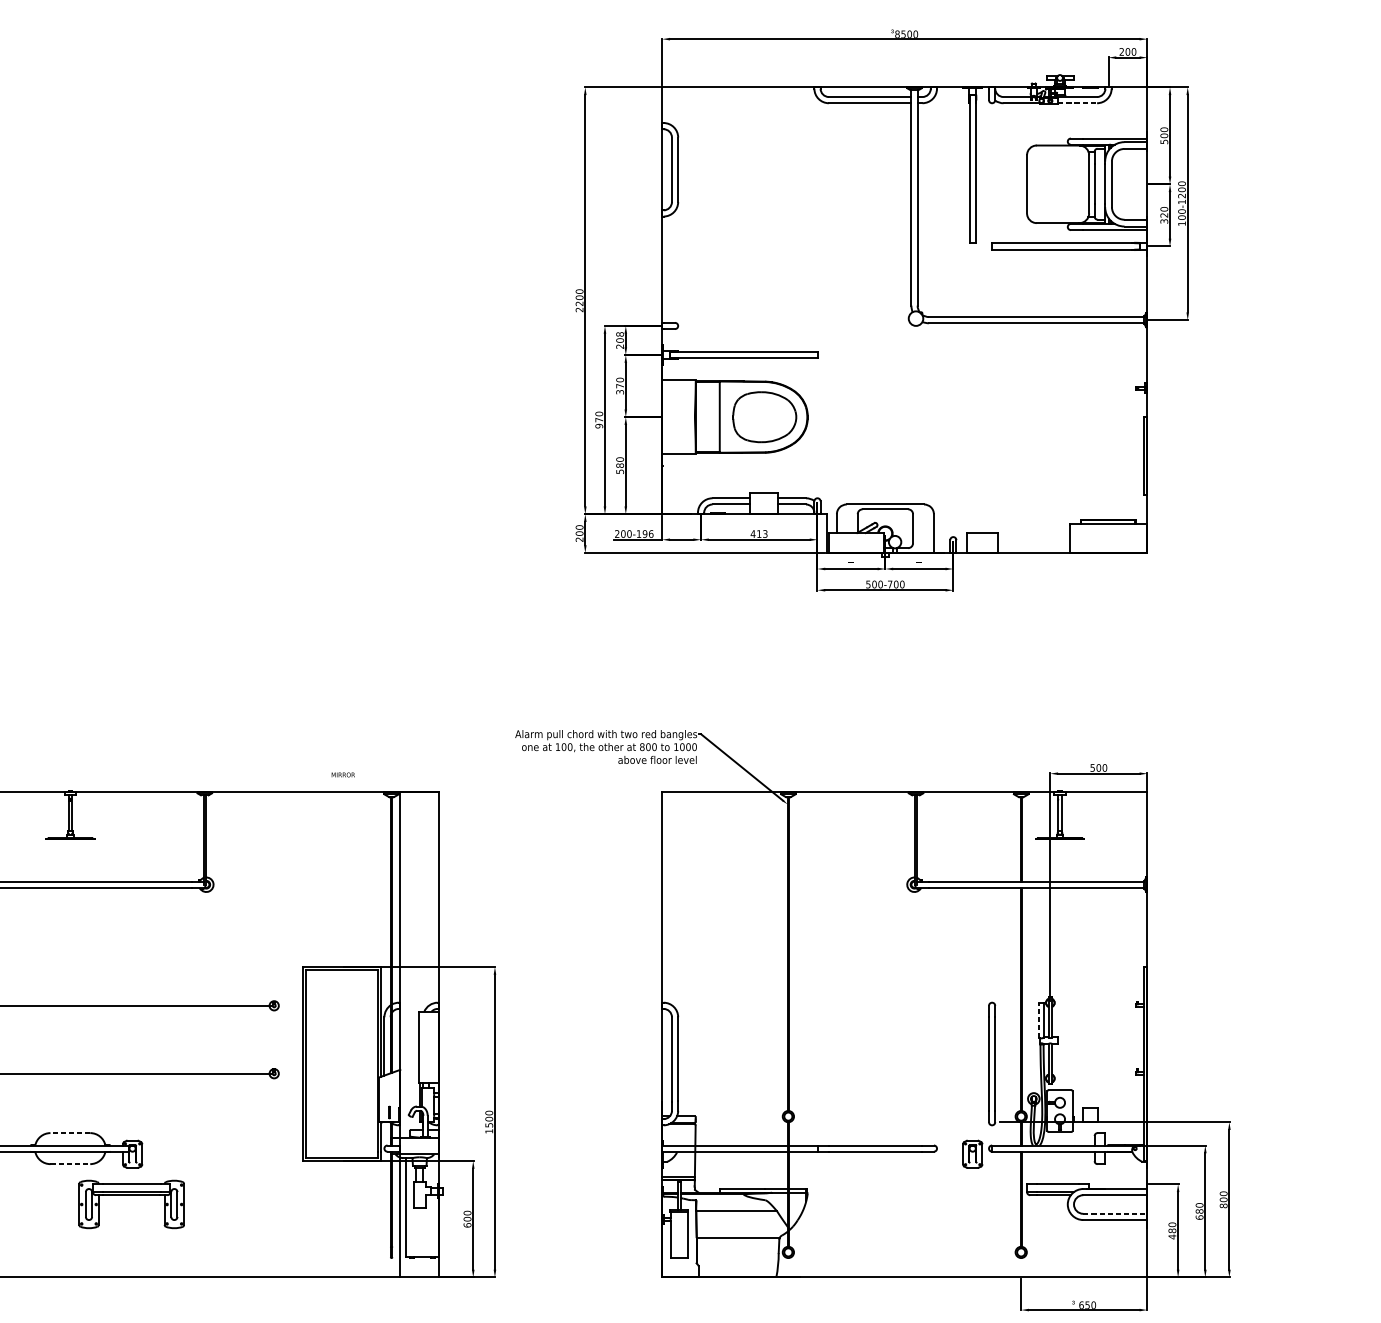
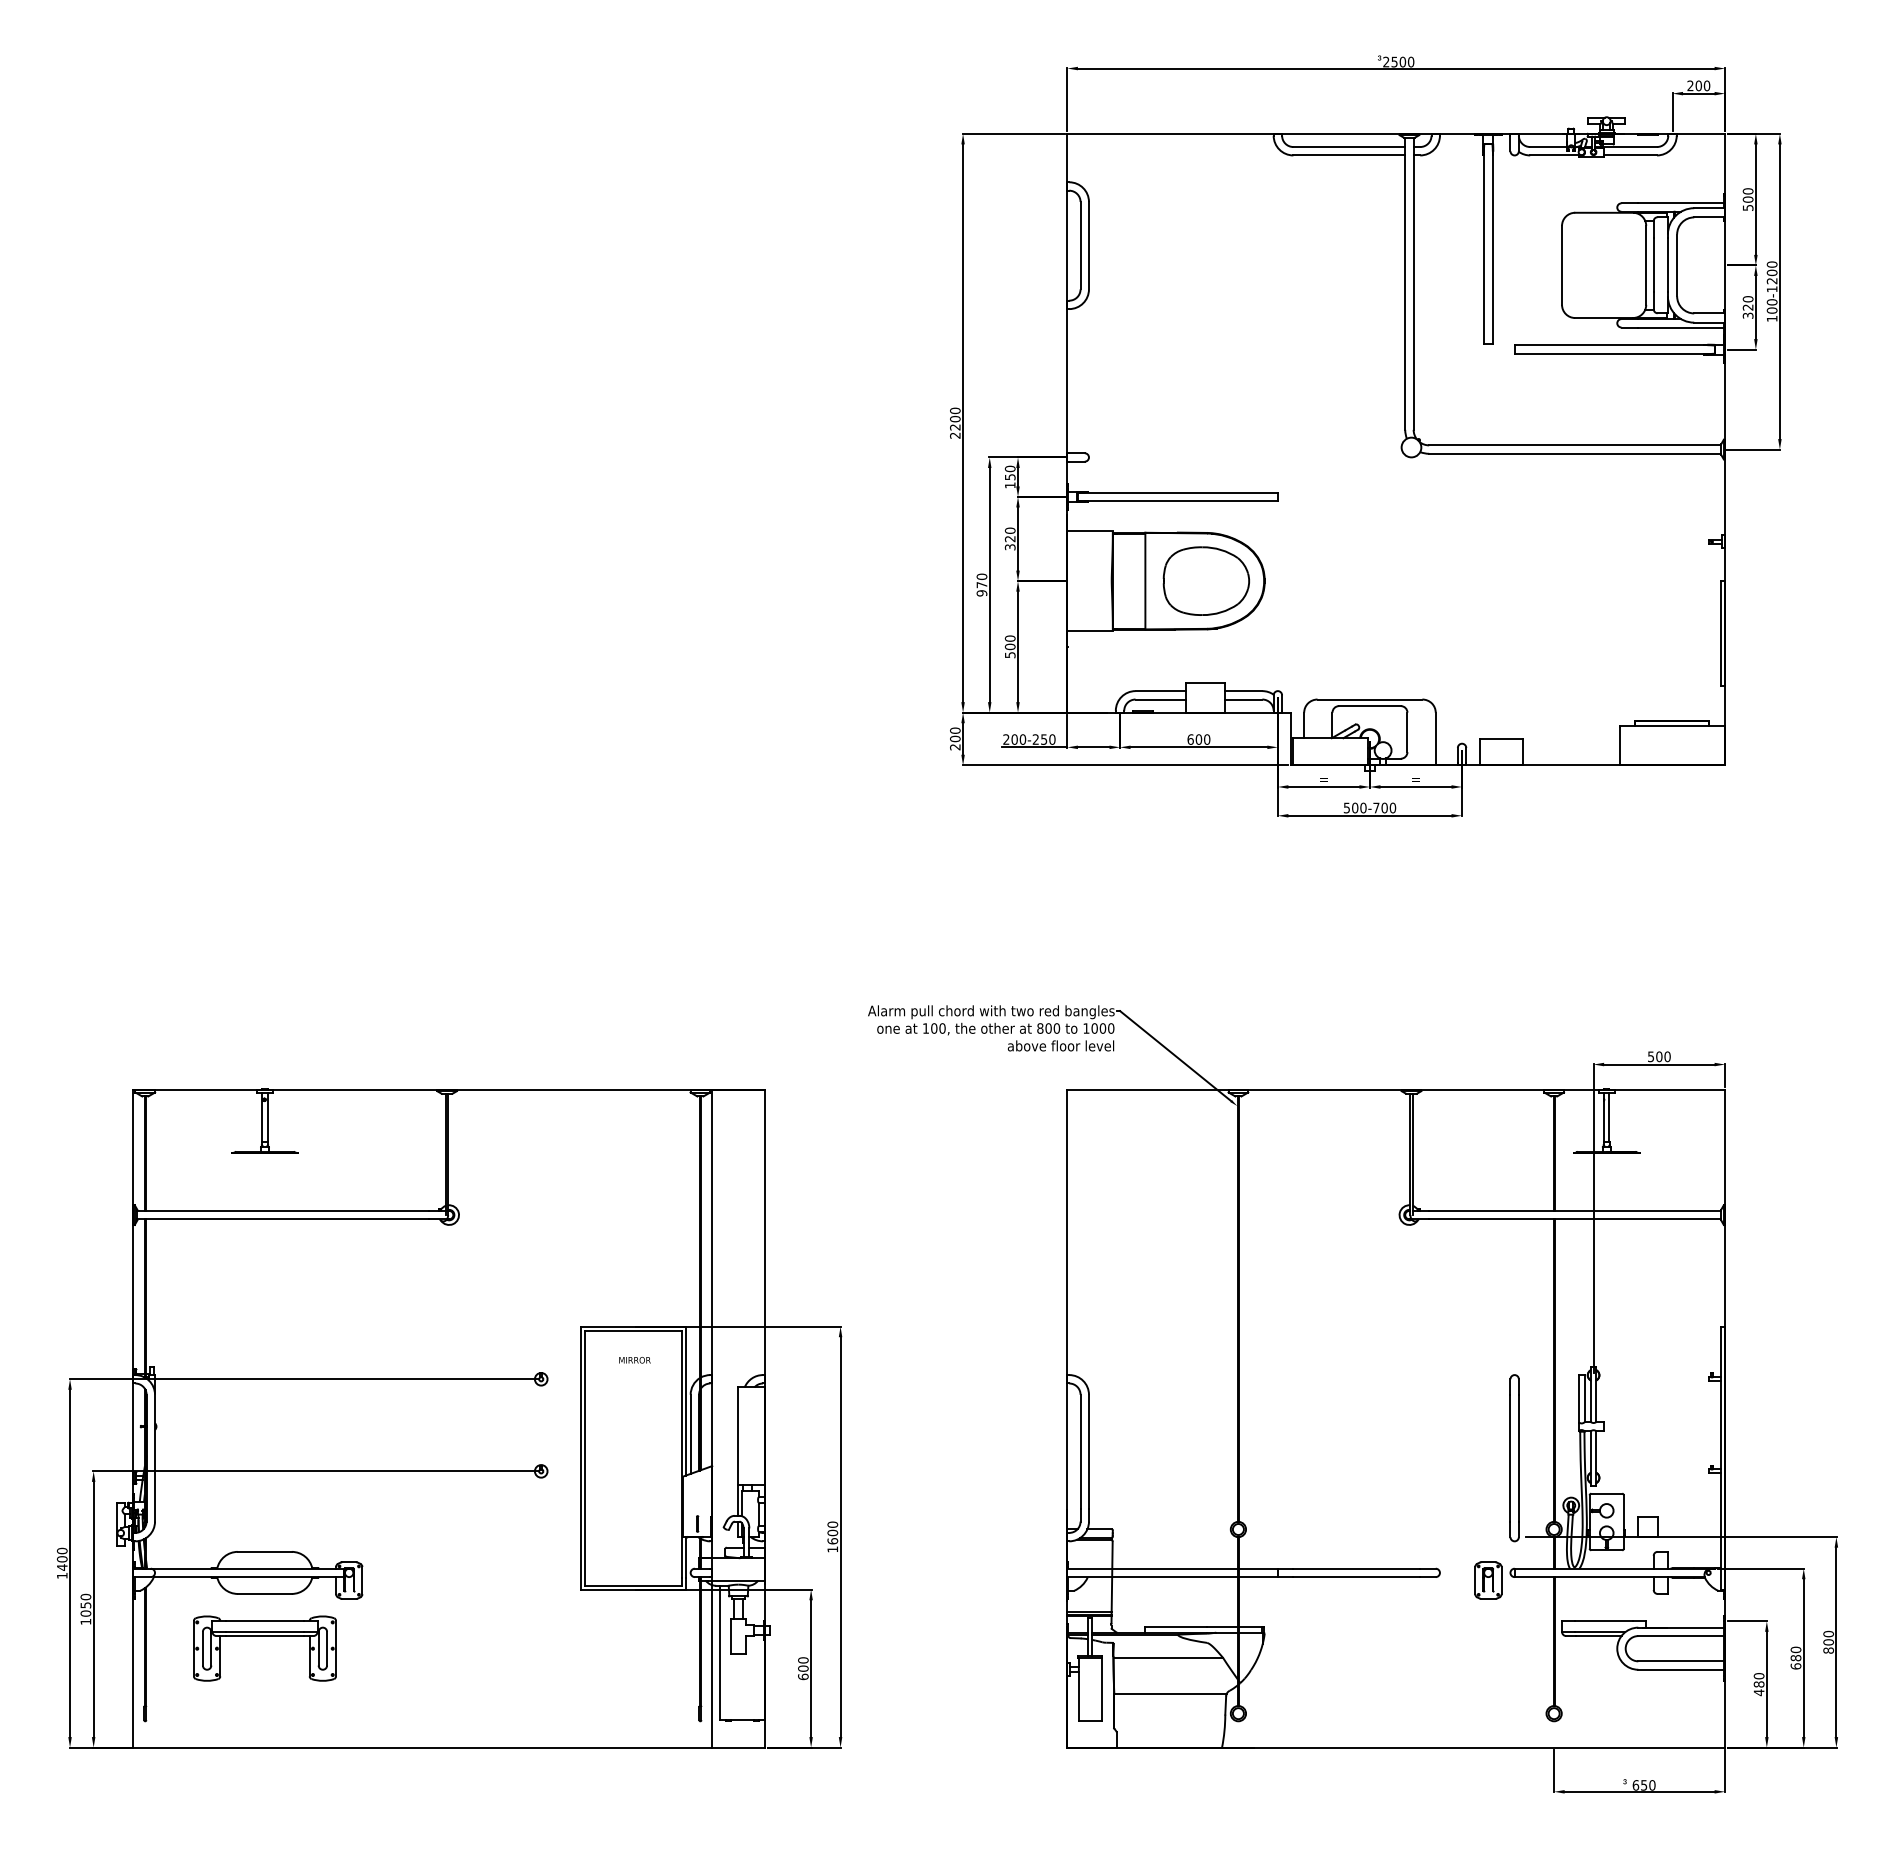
text: (897, 34) -> (1386, 62), 8500 -> 2500
line: (1078, 103) -> (1631, 155), dashed -> solid
text: (619, 340) -> (1009, 476), 208 -> 150
text: (619, 386) -> (1009, 539), 370 -> 320
text: (620, 465) -> (1010, 646), 580 -> 500
text: (644, 533) -> (1043, 739), 200-196 -> 200-250
text: (758, 533) -> (1198, 739), 413 -> 600
text: (342, 775) -> (634, 1360), moved
line: (1039, 1019) -> (1578, 1398), dashed -> solid
text: (489, 1125) -> (832, 1541), 1500 -> 1600
line: (70, 1132) -> (264, 1551), dashed -> solid
line: (70, 1163) -> (264, 1593), dashed -> solid
part: (131, 1195) -> (264, 1636), moved
line: (1115, 1213) -> (1681, 1661), dashed -> solid

